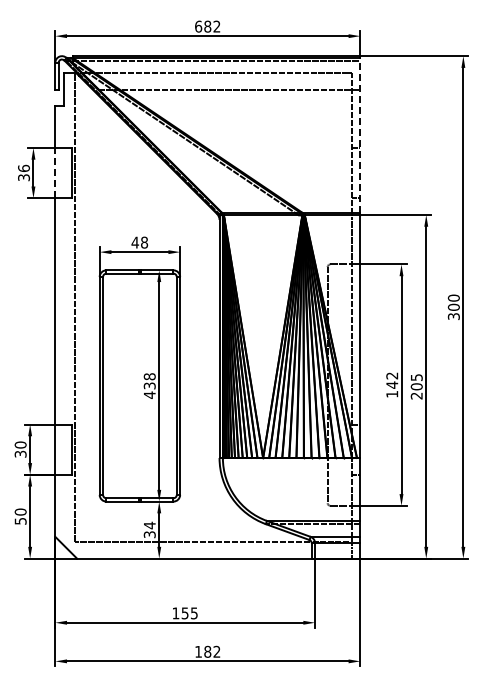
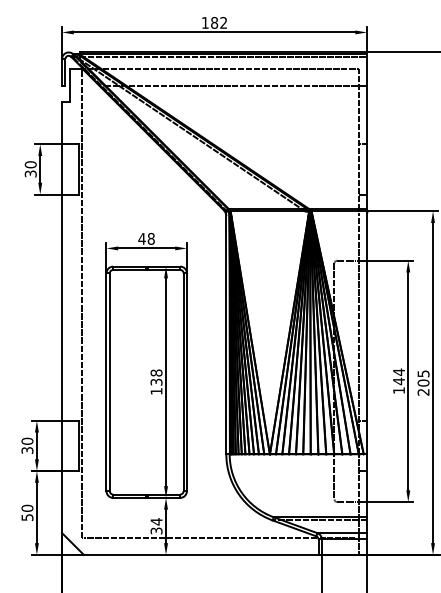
text: (198, 26) -> (205, 22), 682 -> 182
line: (360, 135) -> (367, 131), dashed -> solid
text: (23, 167) -> (30, 163), 36 -> 30
line: (55, 172) -> (62, 168), dashed -> solid
text: (392, 375) -> (399, 371), 142 -> 144
text: (149, 394) -> (156, 390), 438 -> 138

